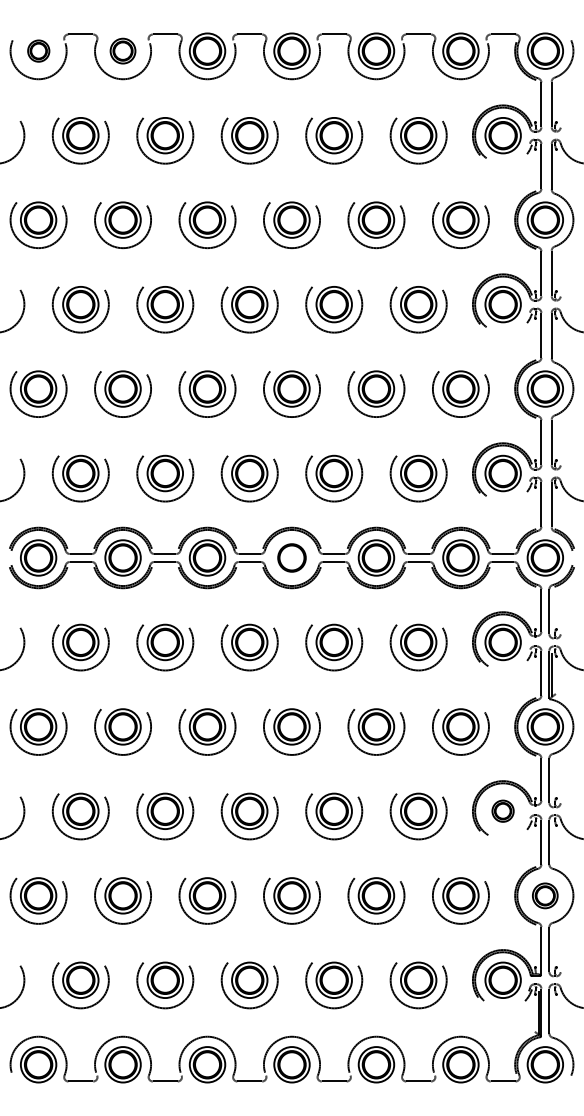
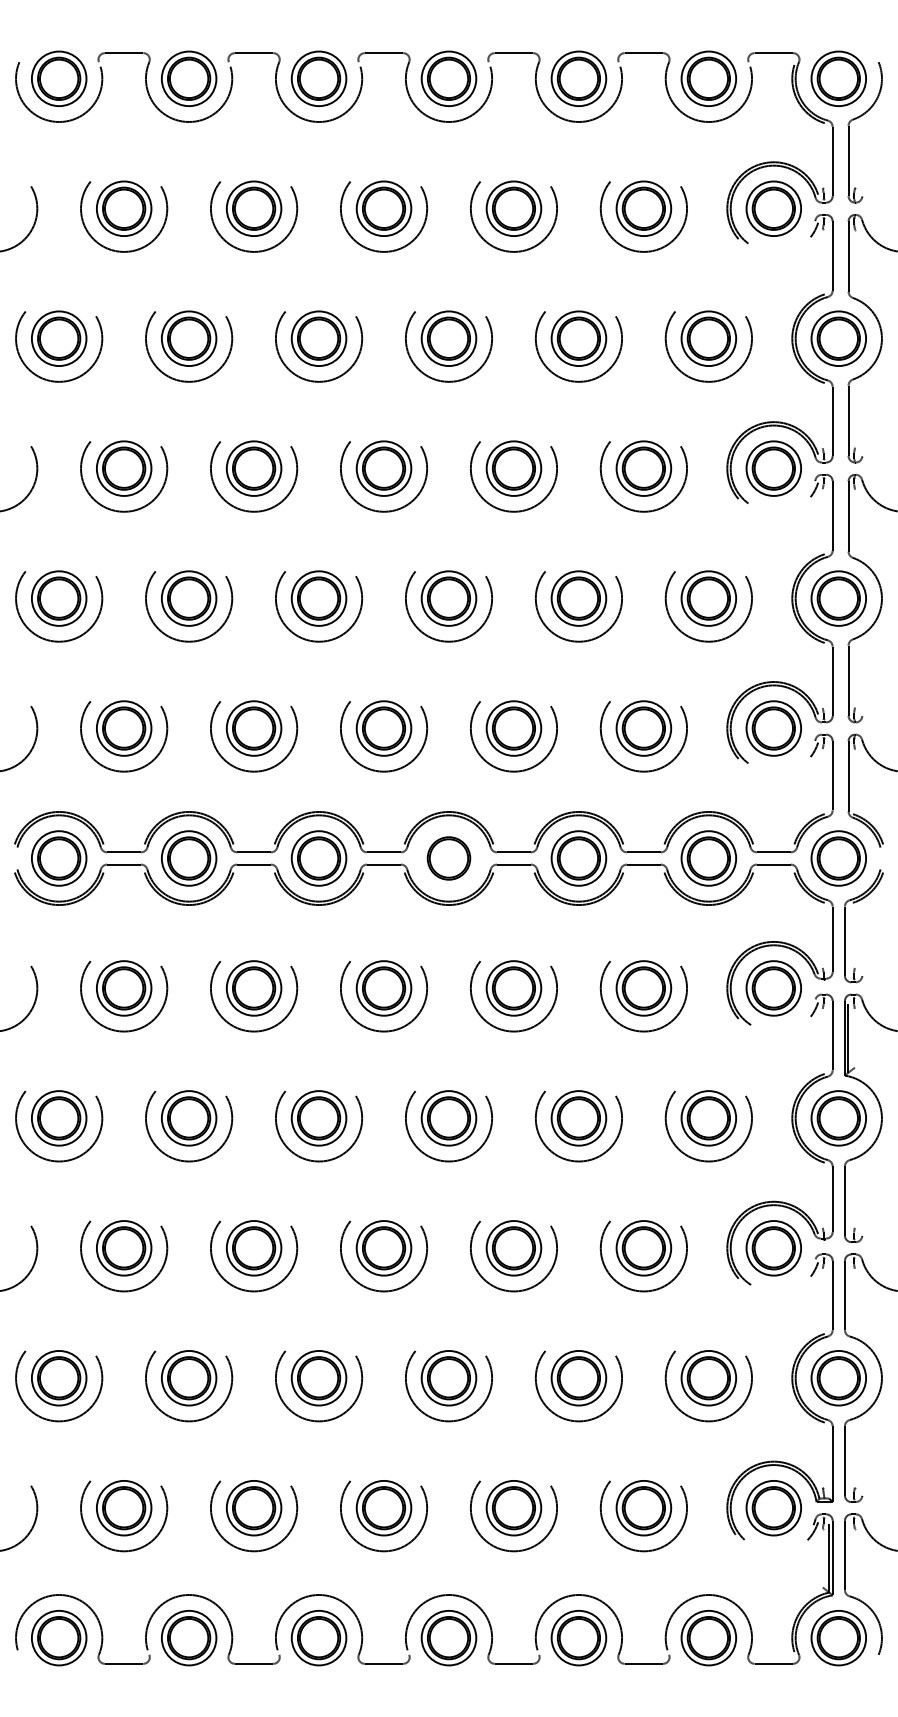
part: (38, 50) -> (59, 77), size x1.67
part: (122, 50) -> (188, 77), size x1.43
part: (502, 810) -> (772, 1246), size x1.67
part: (544, 895) -> (837, 1377), size x1.43

